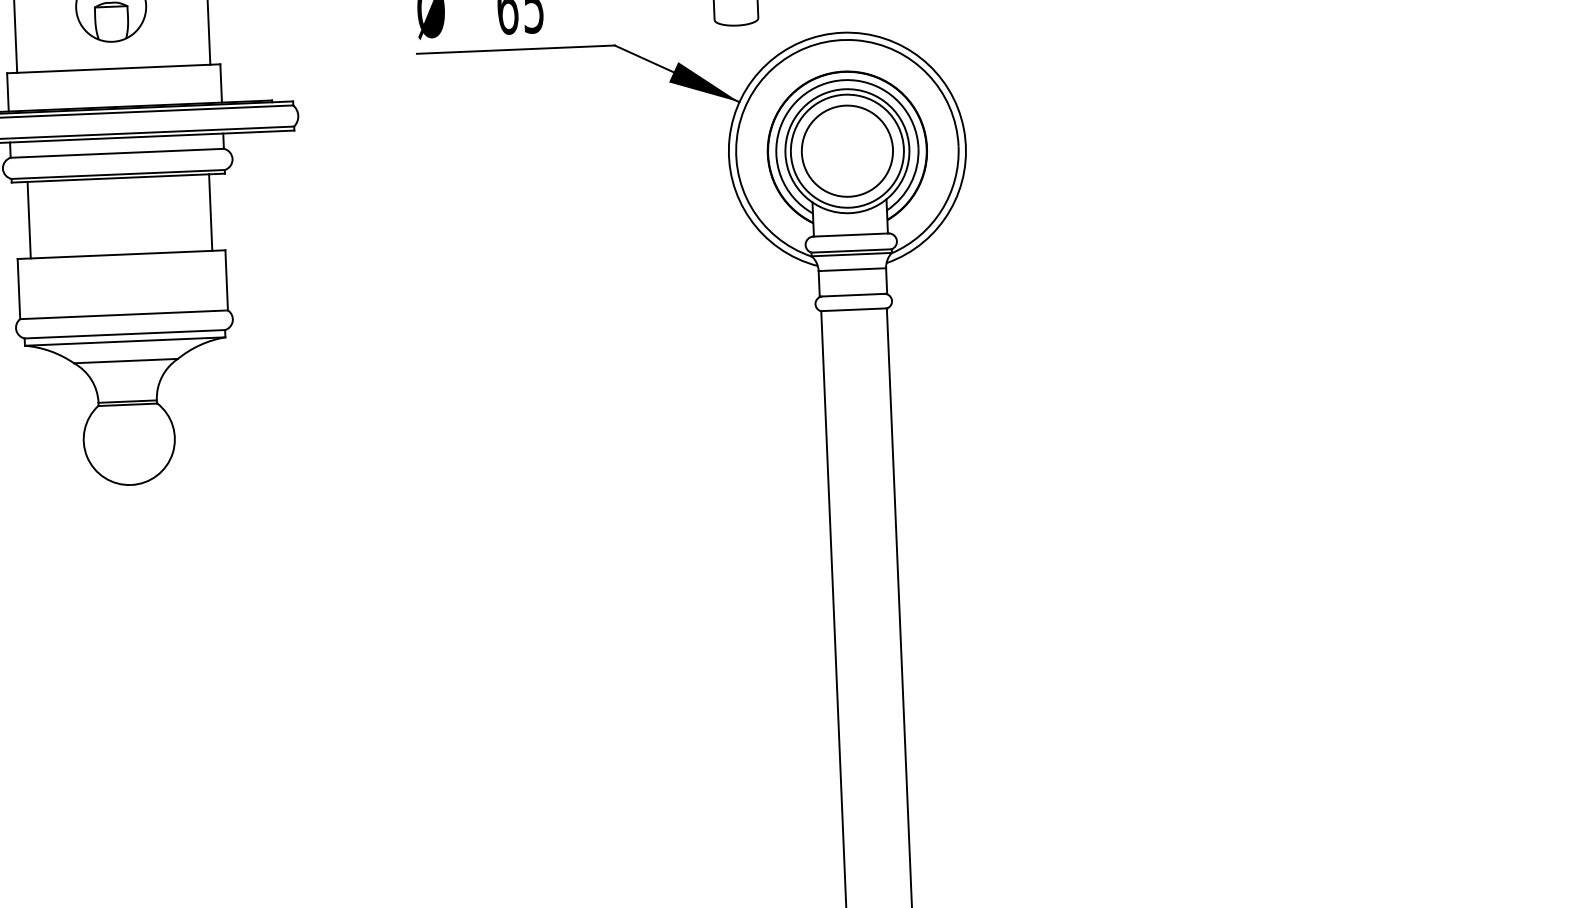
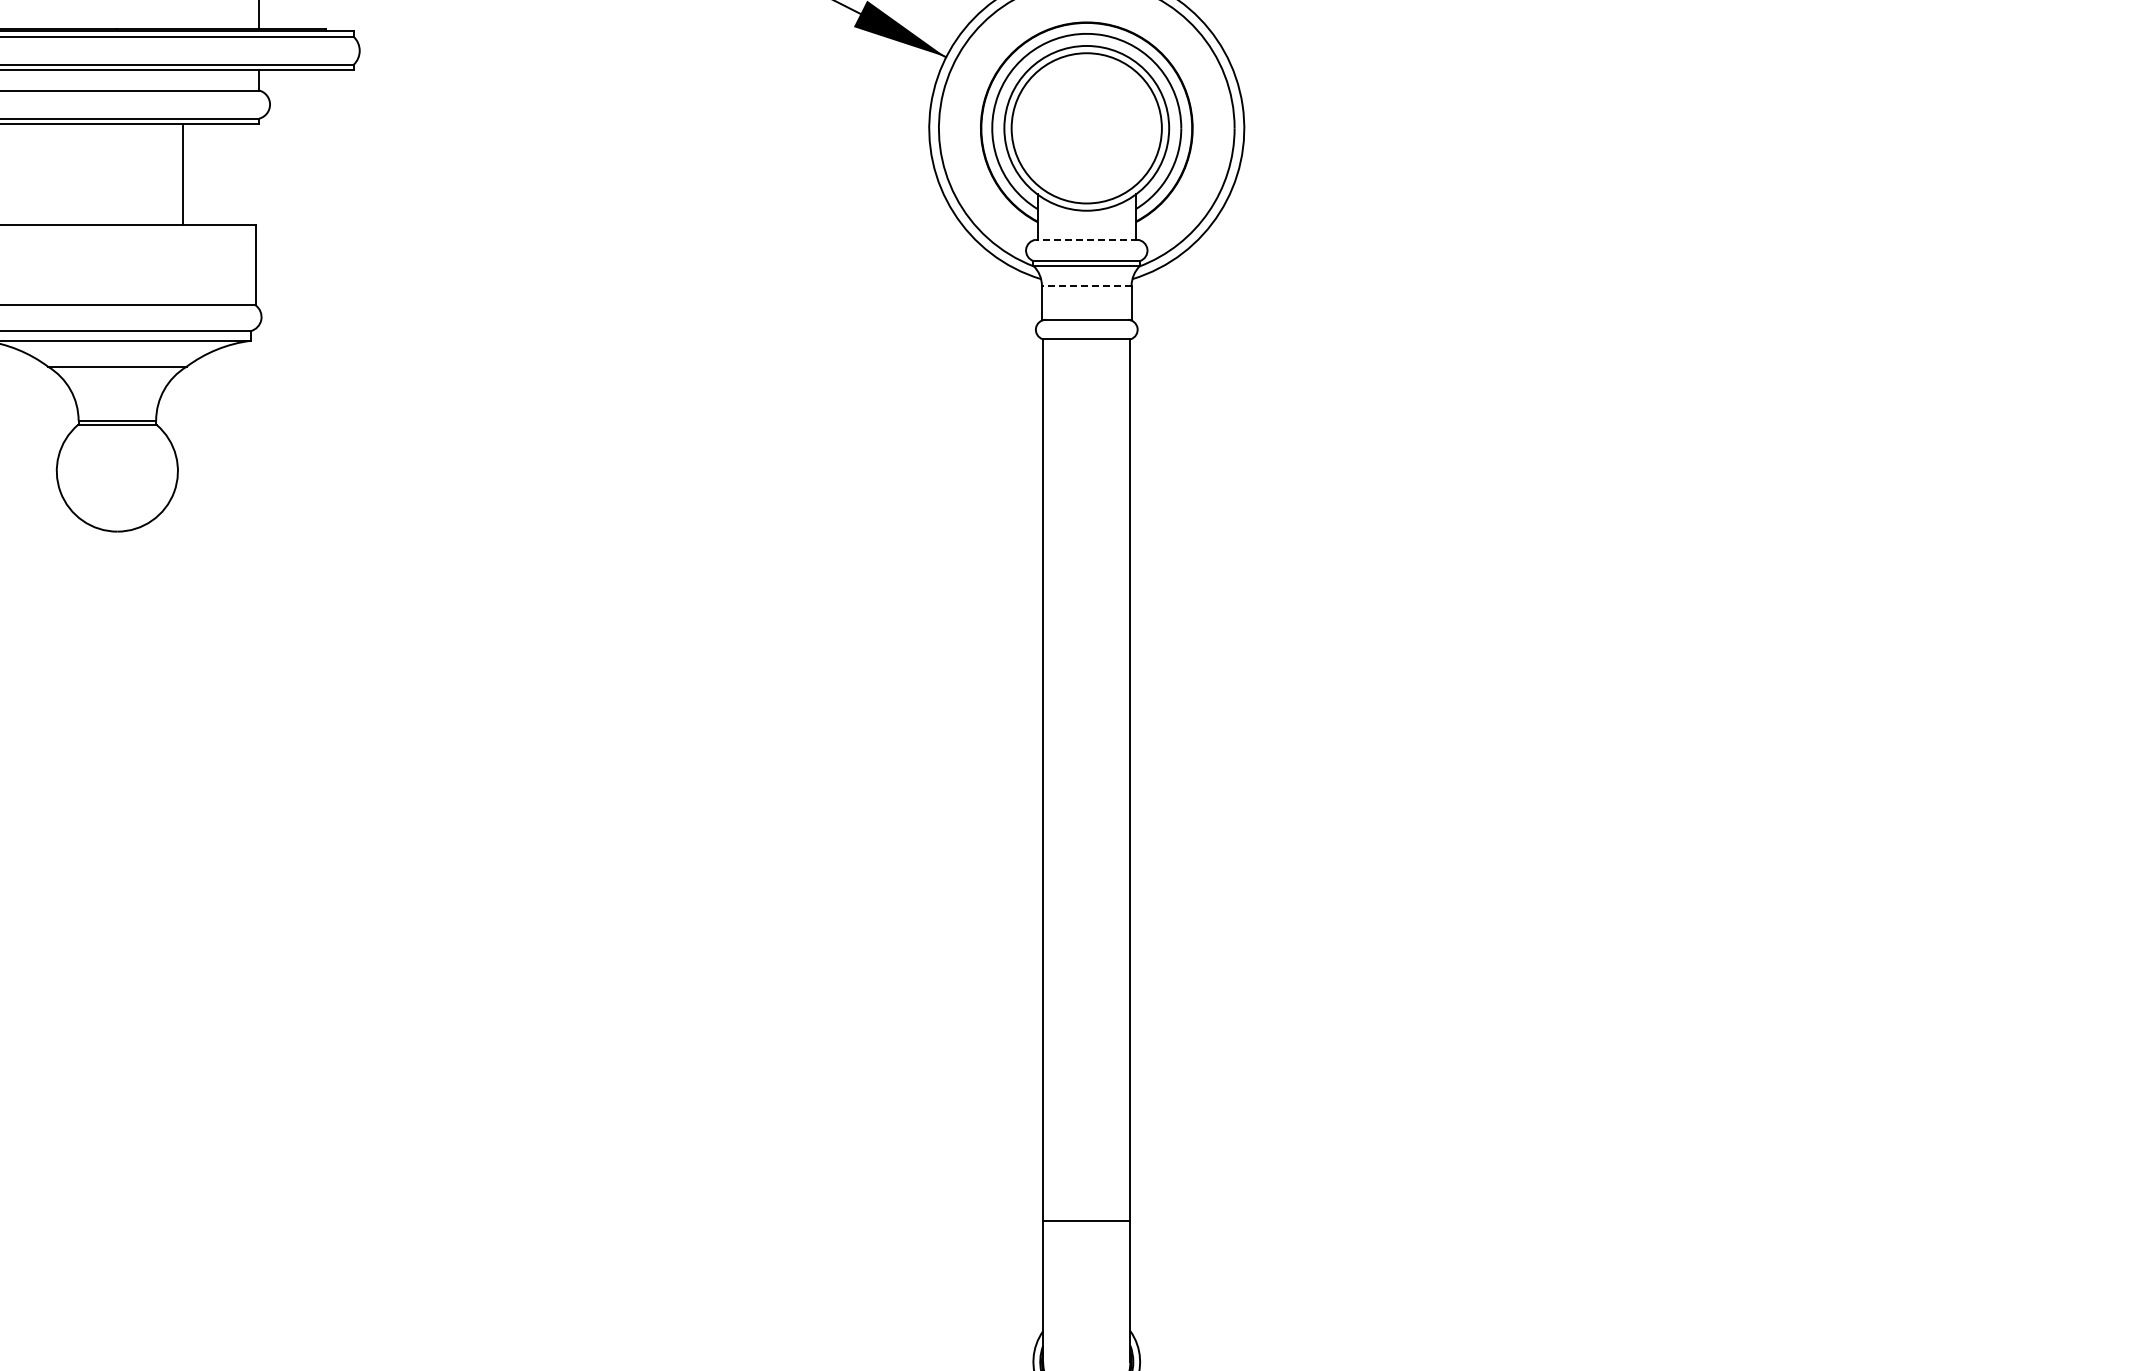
circle: (847, 150) -> (1086, 127), removed
line: (211, 212) -> (183, 174), moved
line: (850, 234) -> (1086, 239), solid -> dashed
line: (852, 269) -> (1086, 285), solid -> dashed

